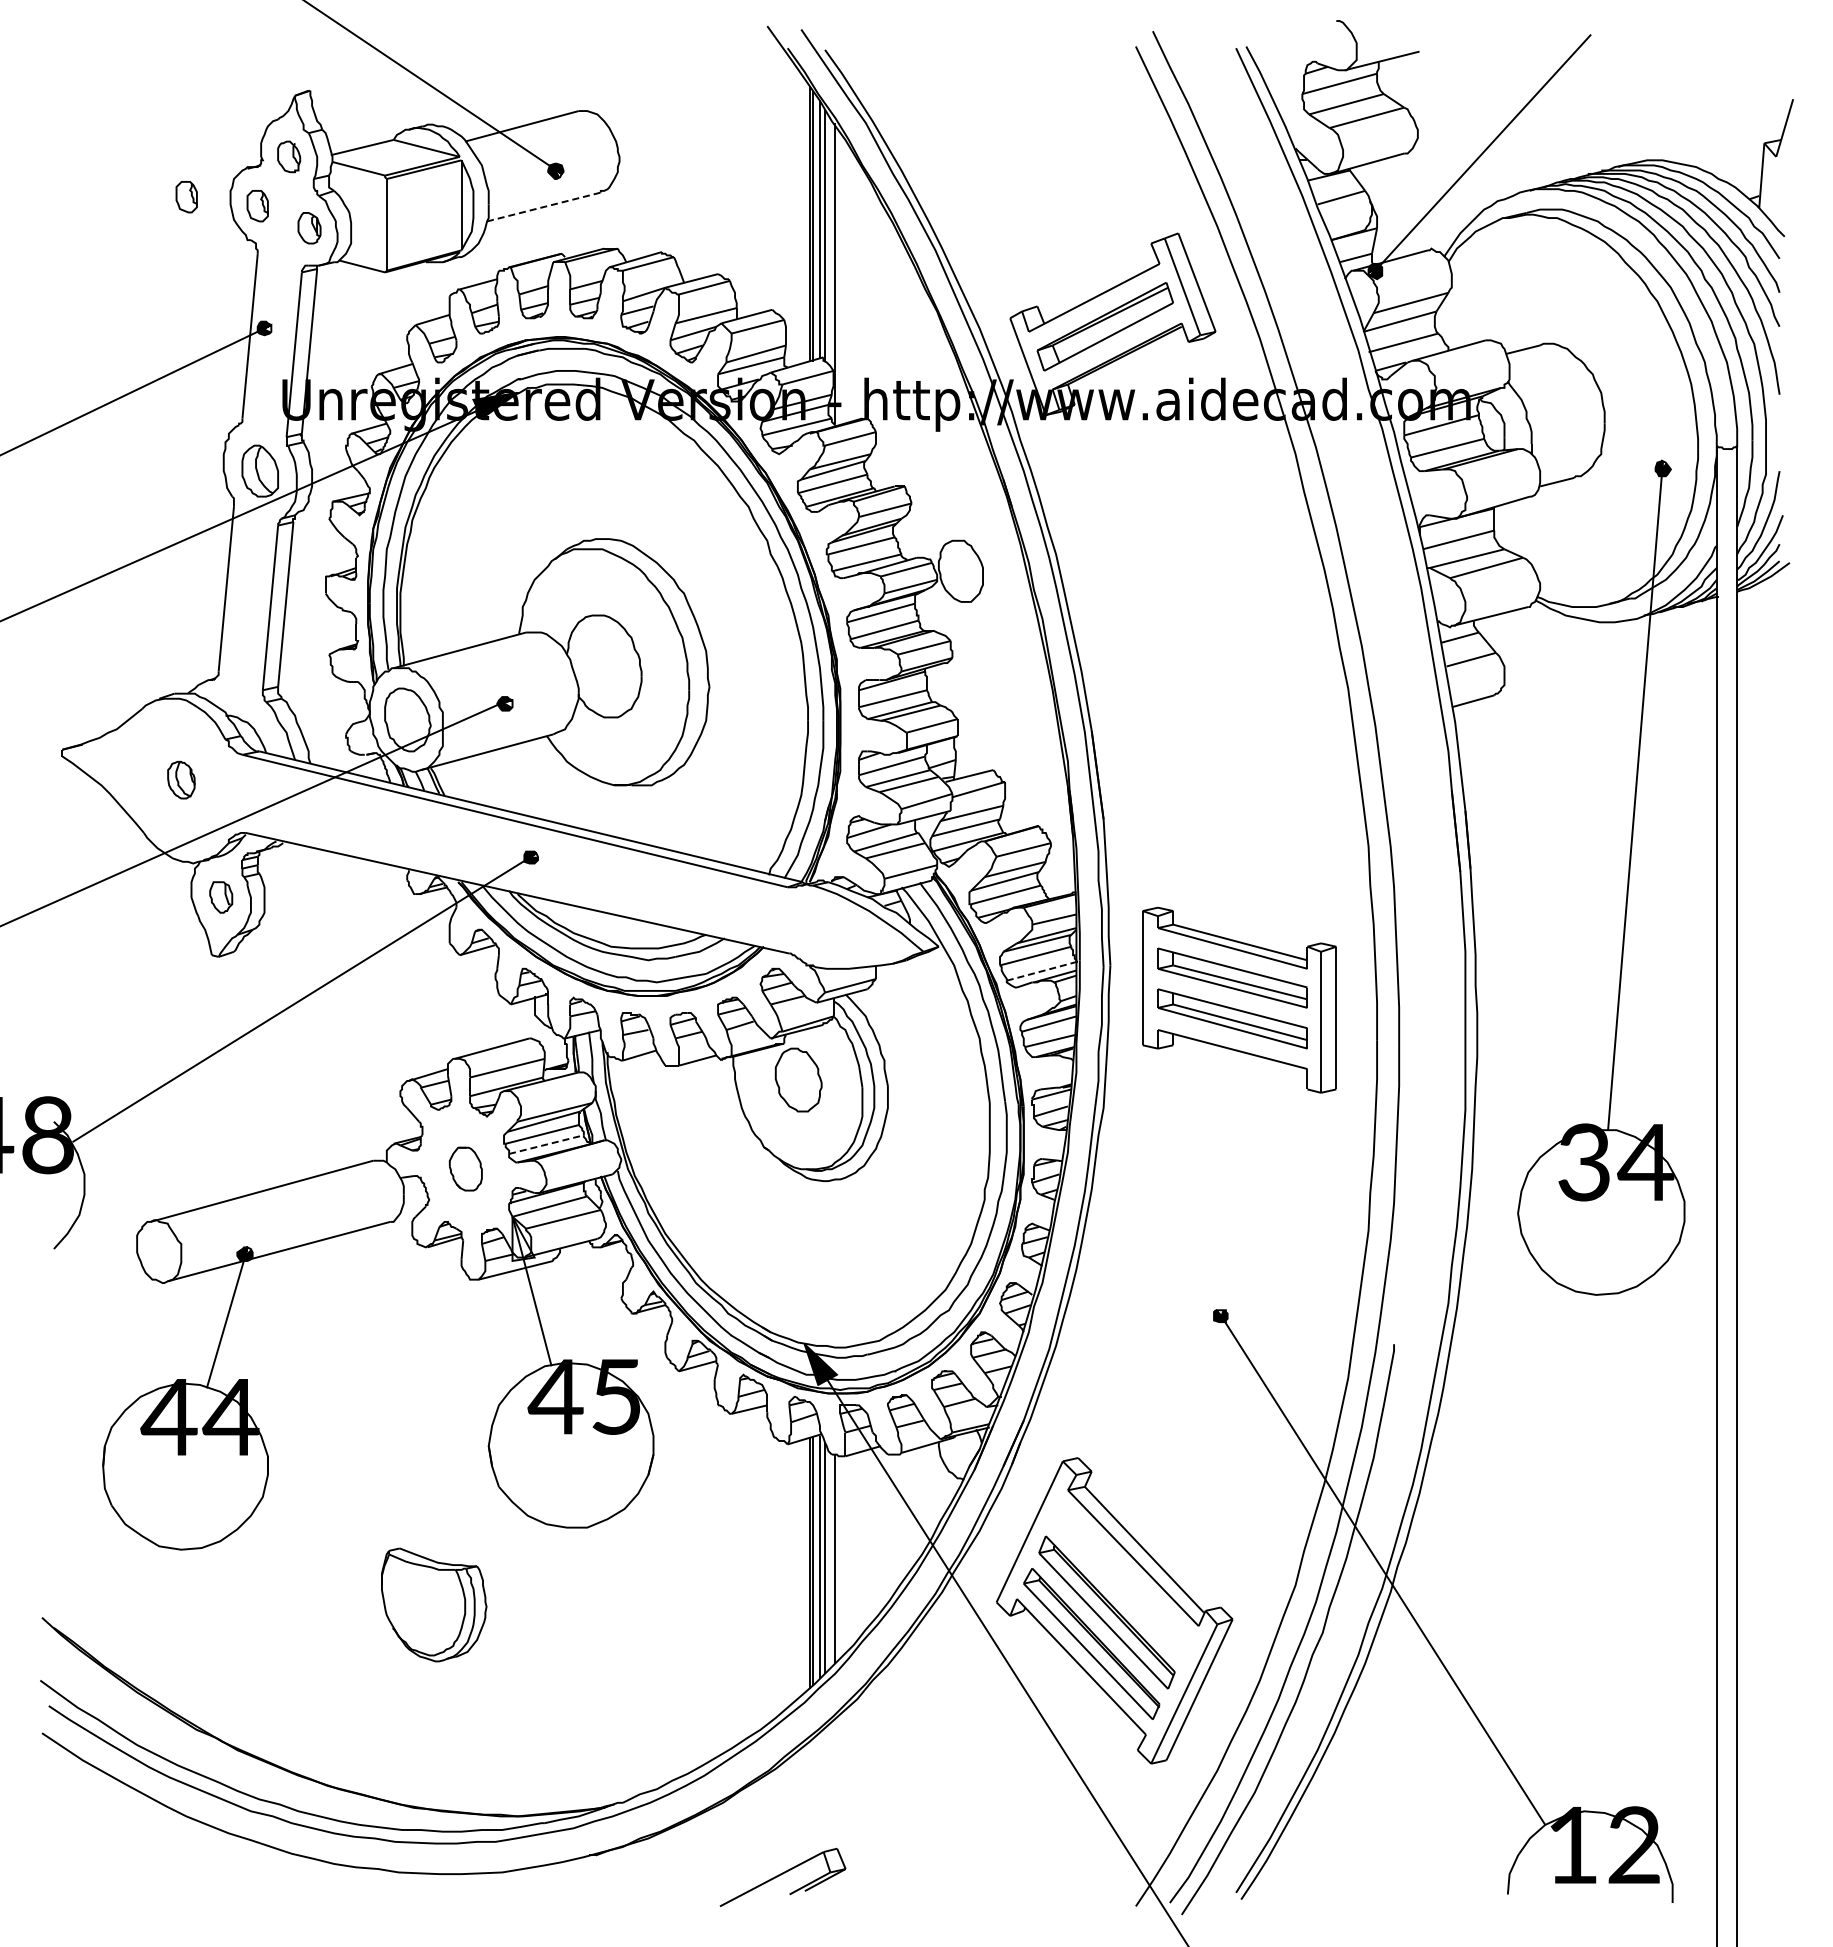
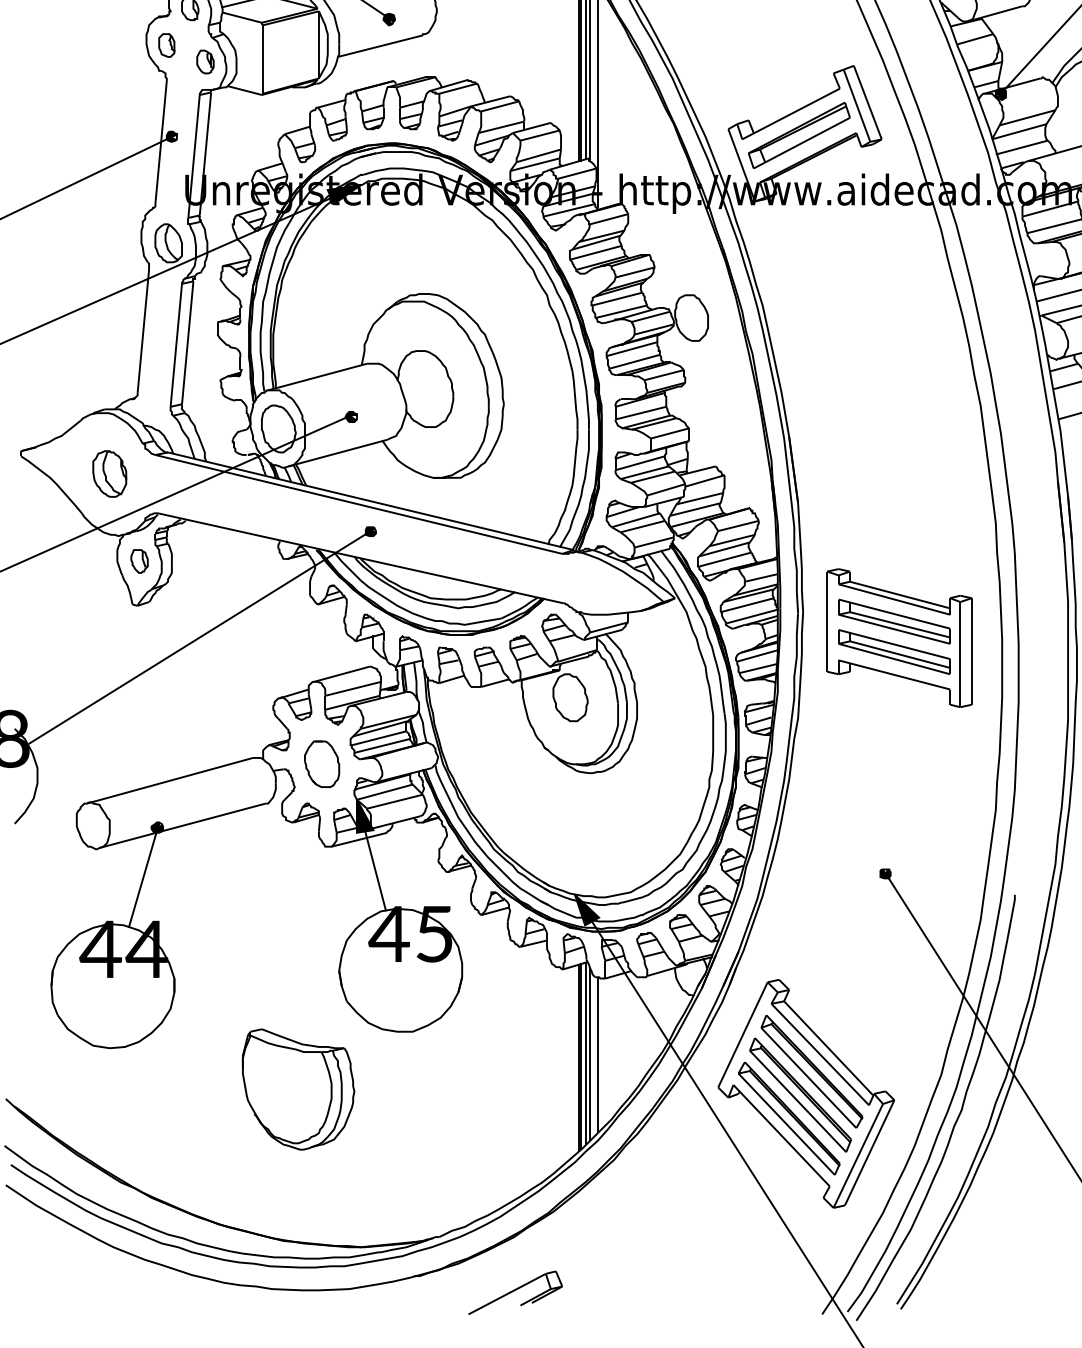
part: (186, 197) -> (113, 39), removed
line: (543, 207) -> (380, 46), dashed -> solid
part: (181, 779) -> (109, 473), size x1.67
line: (1042, 971) -> (752, 616), dashed -> solid
line: (546, 1144) -> (382, 745), dashed -> solid
part: (465, 1168) -> (321, 763), size x1.43
fill: (523, 1238) -> (365, 815), added
part: (1121, 1580) -> (811, 1071), added
part: (433, 1604) -> (297, 1089), size x1.43
part: (782, 1876) -> (515, 1292), moved

